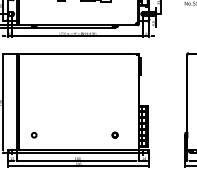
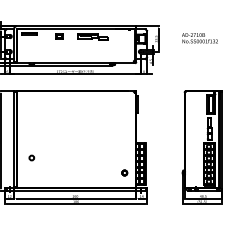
circle: (33, 134) -> (31, 157), moved
part: (114, 134) -> (124, 172), moved

